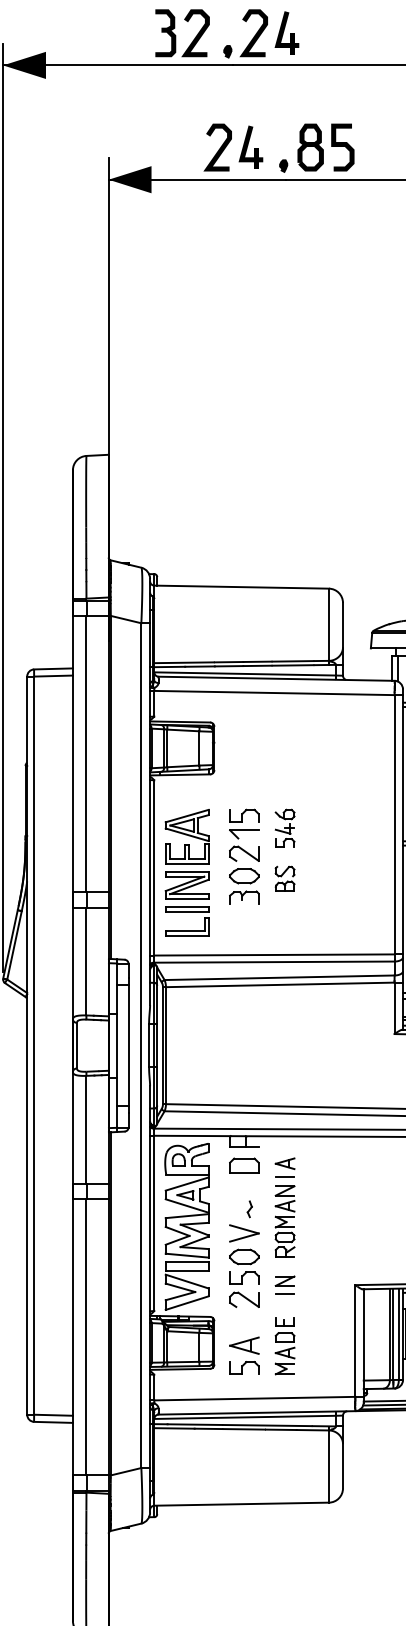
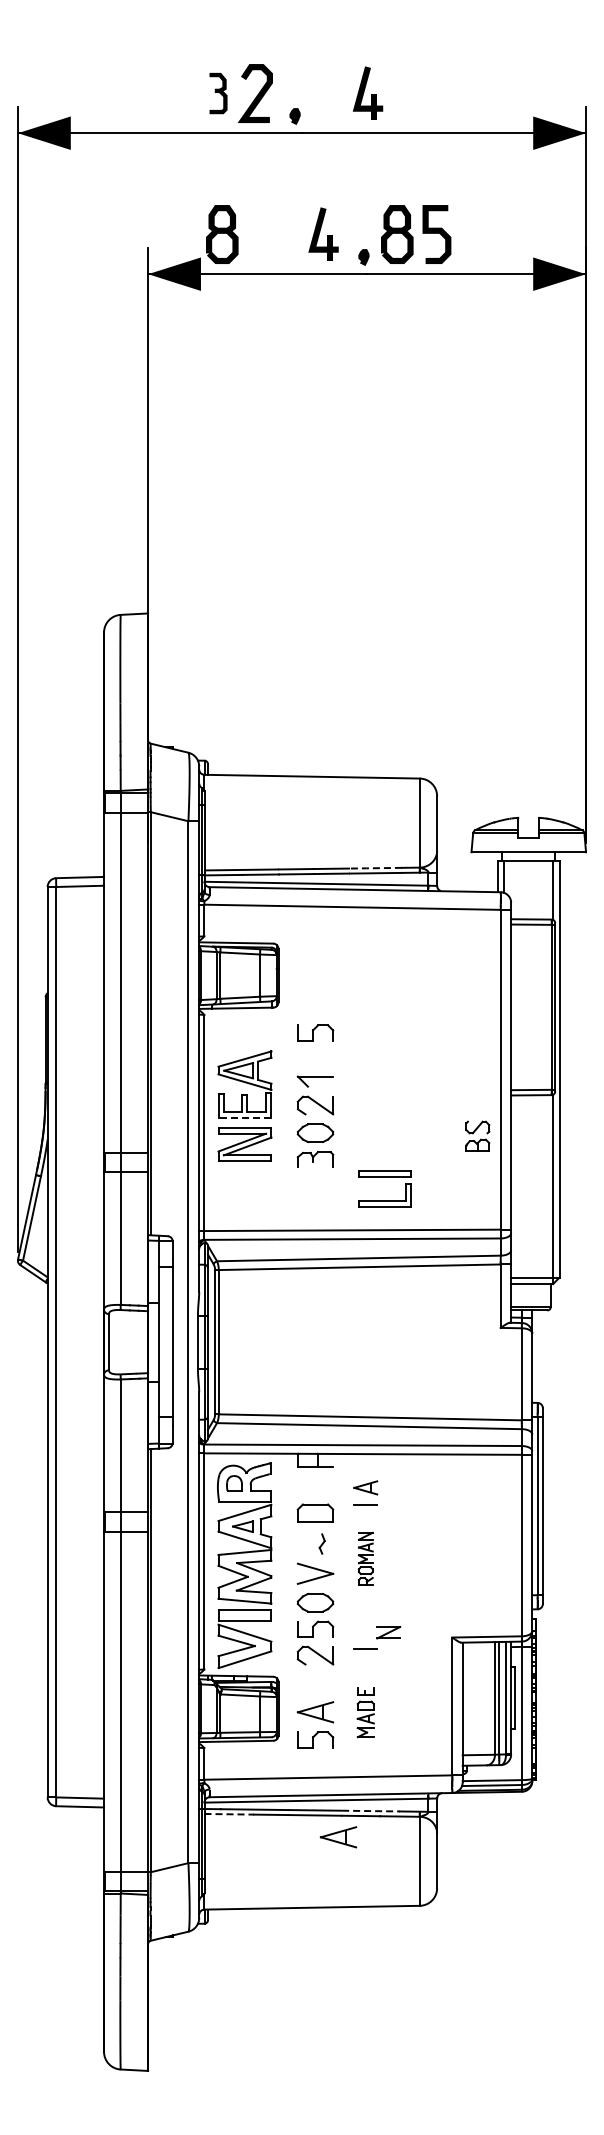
part: (165, 33) -> (218, 93), size x0.7
curve: (254, 34) -> (328, 95), removed
part: (168, 147) -> (222, 234), added
curve: (219, 148) -> (284, 235), removed
line: (292, 661) -> (374, 868), solid -> dashed
part: (244, 815) -> (315, 1032), moved
part: (284, 827) -> (365, 1073), removed
line: (186, 864) -> (244, 1118), solid -> dashed
part: (284, 878) -> (477, 1135), moved
part: (186, 912) -> (384, 1177), moved
part: (244, 1165) -> (315, 1512), moved
part: (284, 1221) -> (365, 1558), size x0.6
part: (284, 1281) -> (388, 1632), moved
part: (284, 1345) -> (365, 1712), size x0.7
line: (290, 1426) -> (372, 1811), solid -> dashed
line: (174, 1428) -> (229, 1814), solid -> dashed
part: (263, 1447) -> (338, 1837), added

